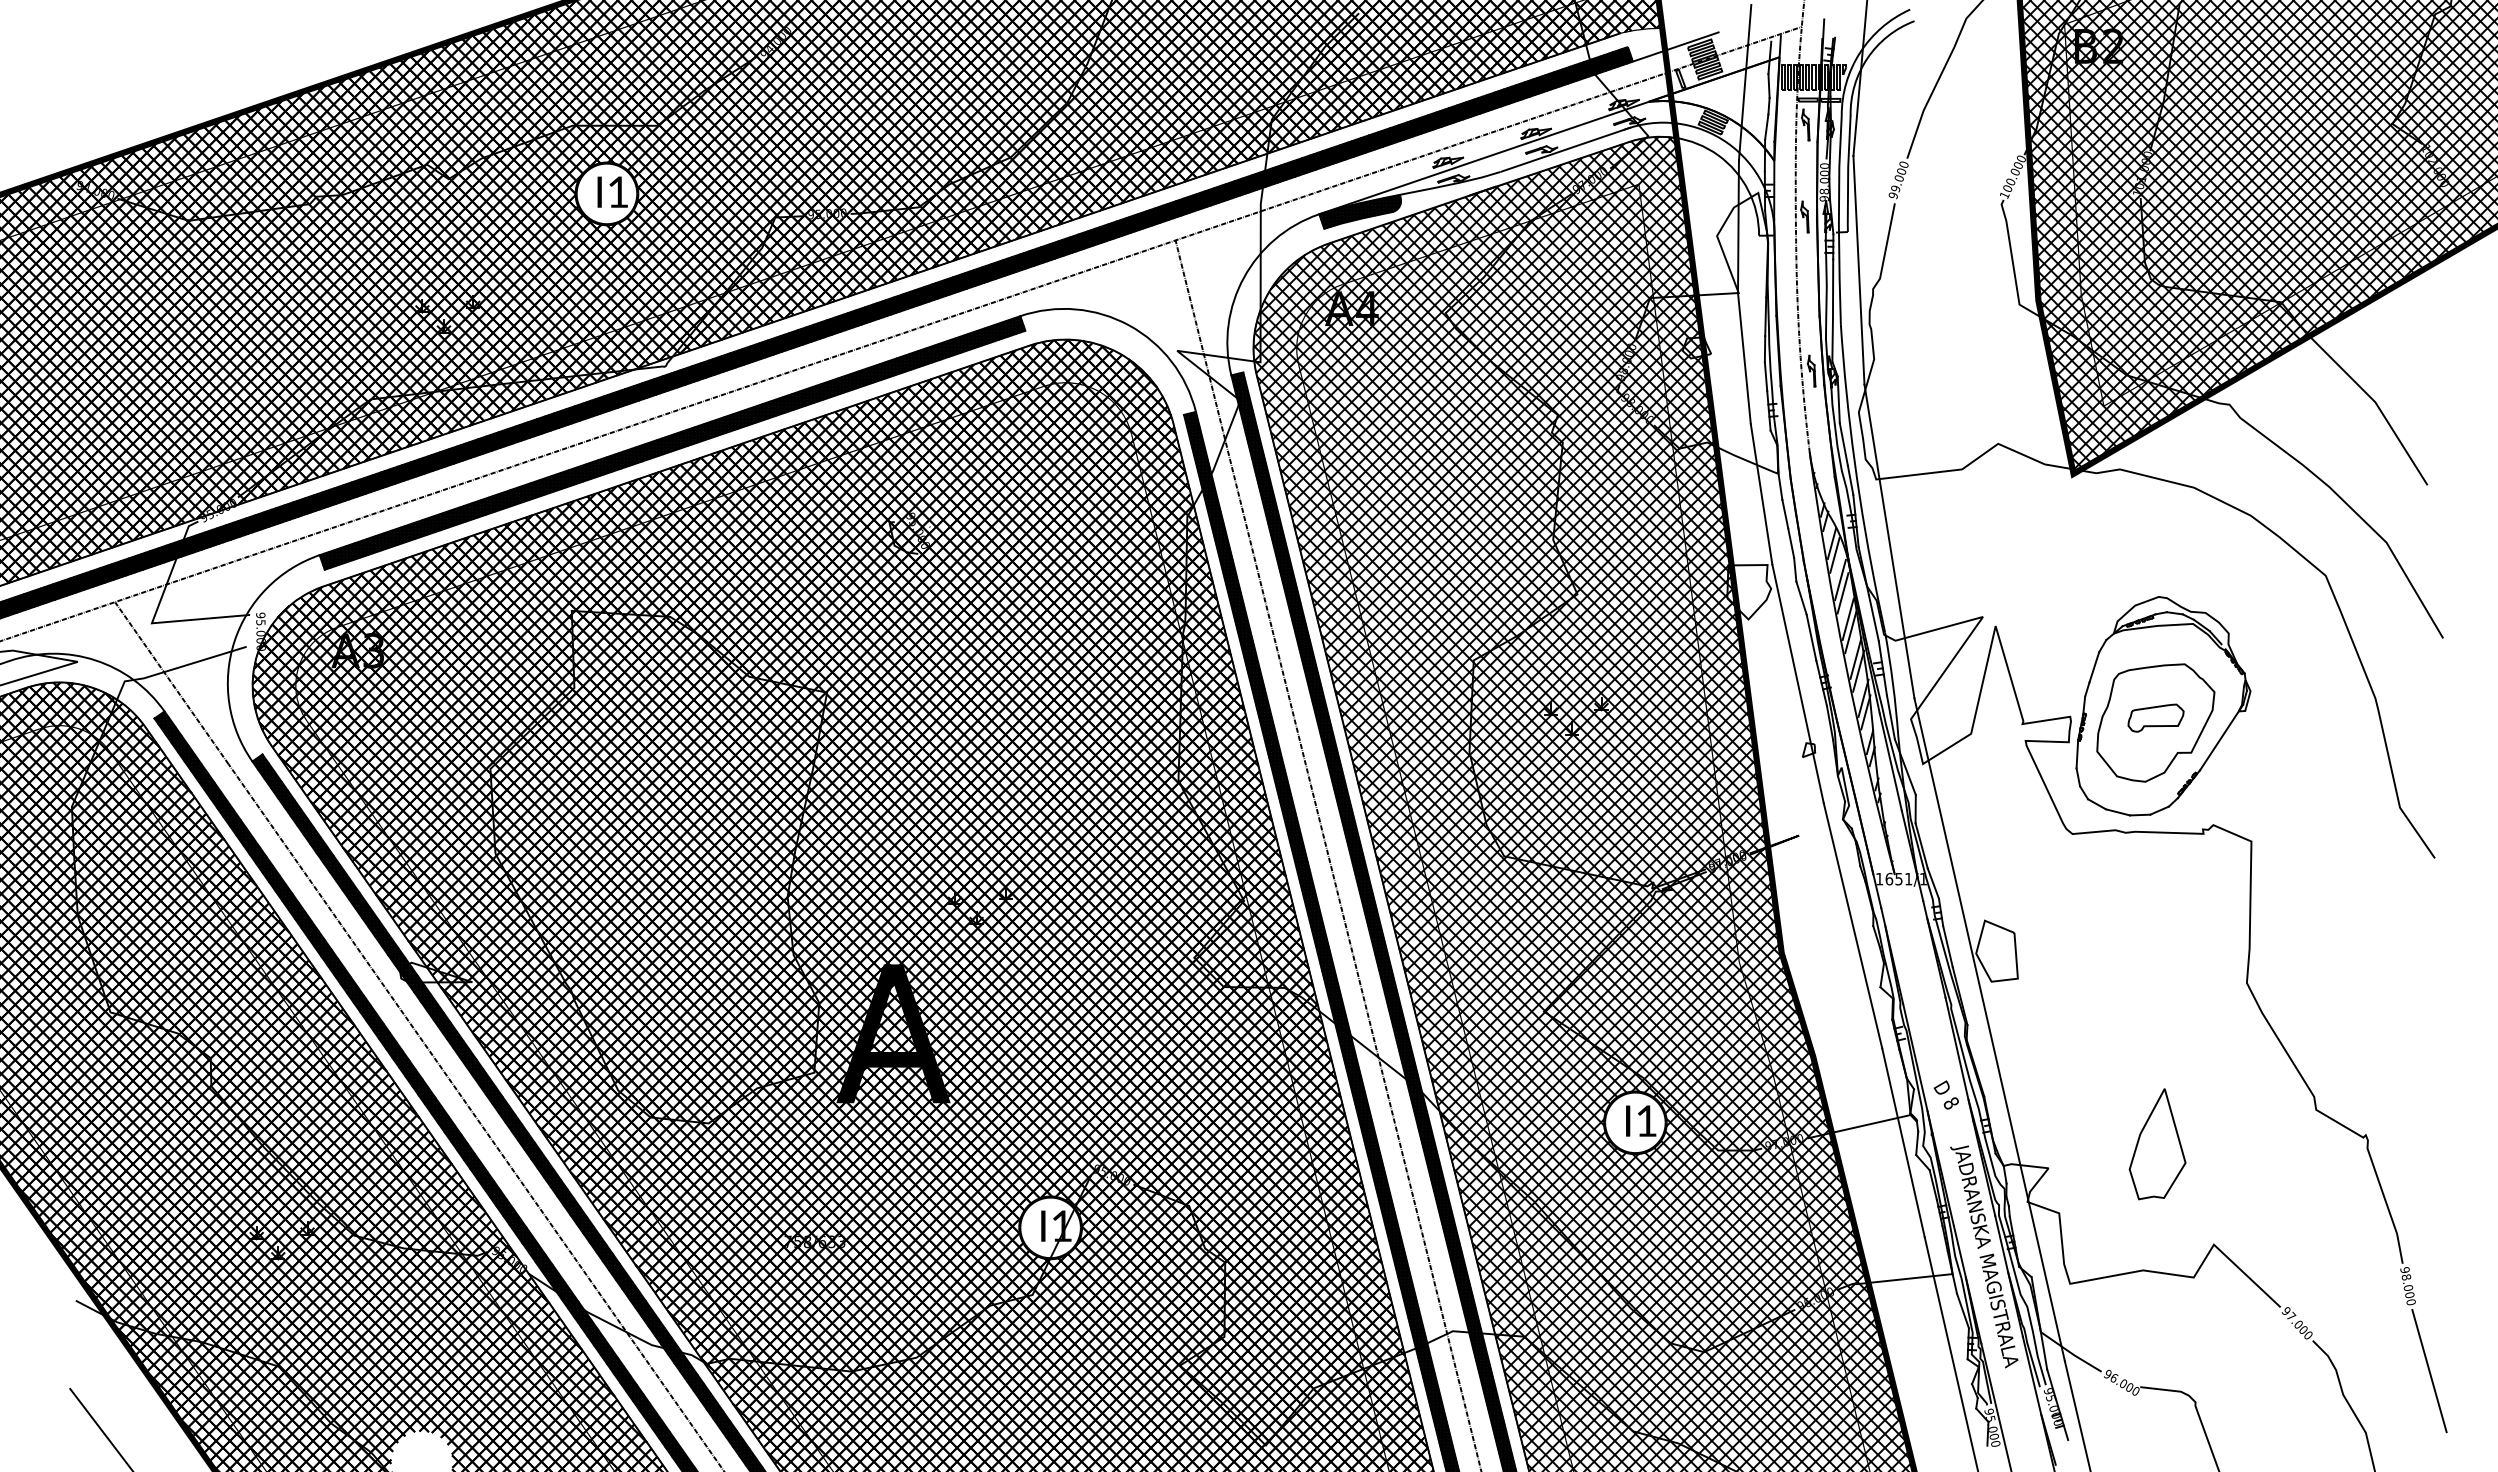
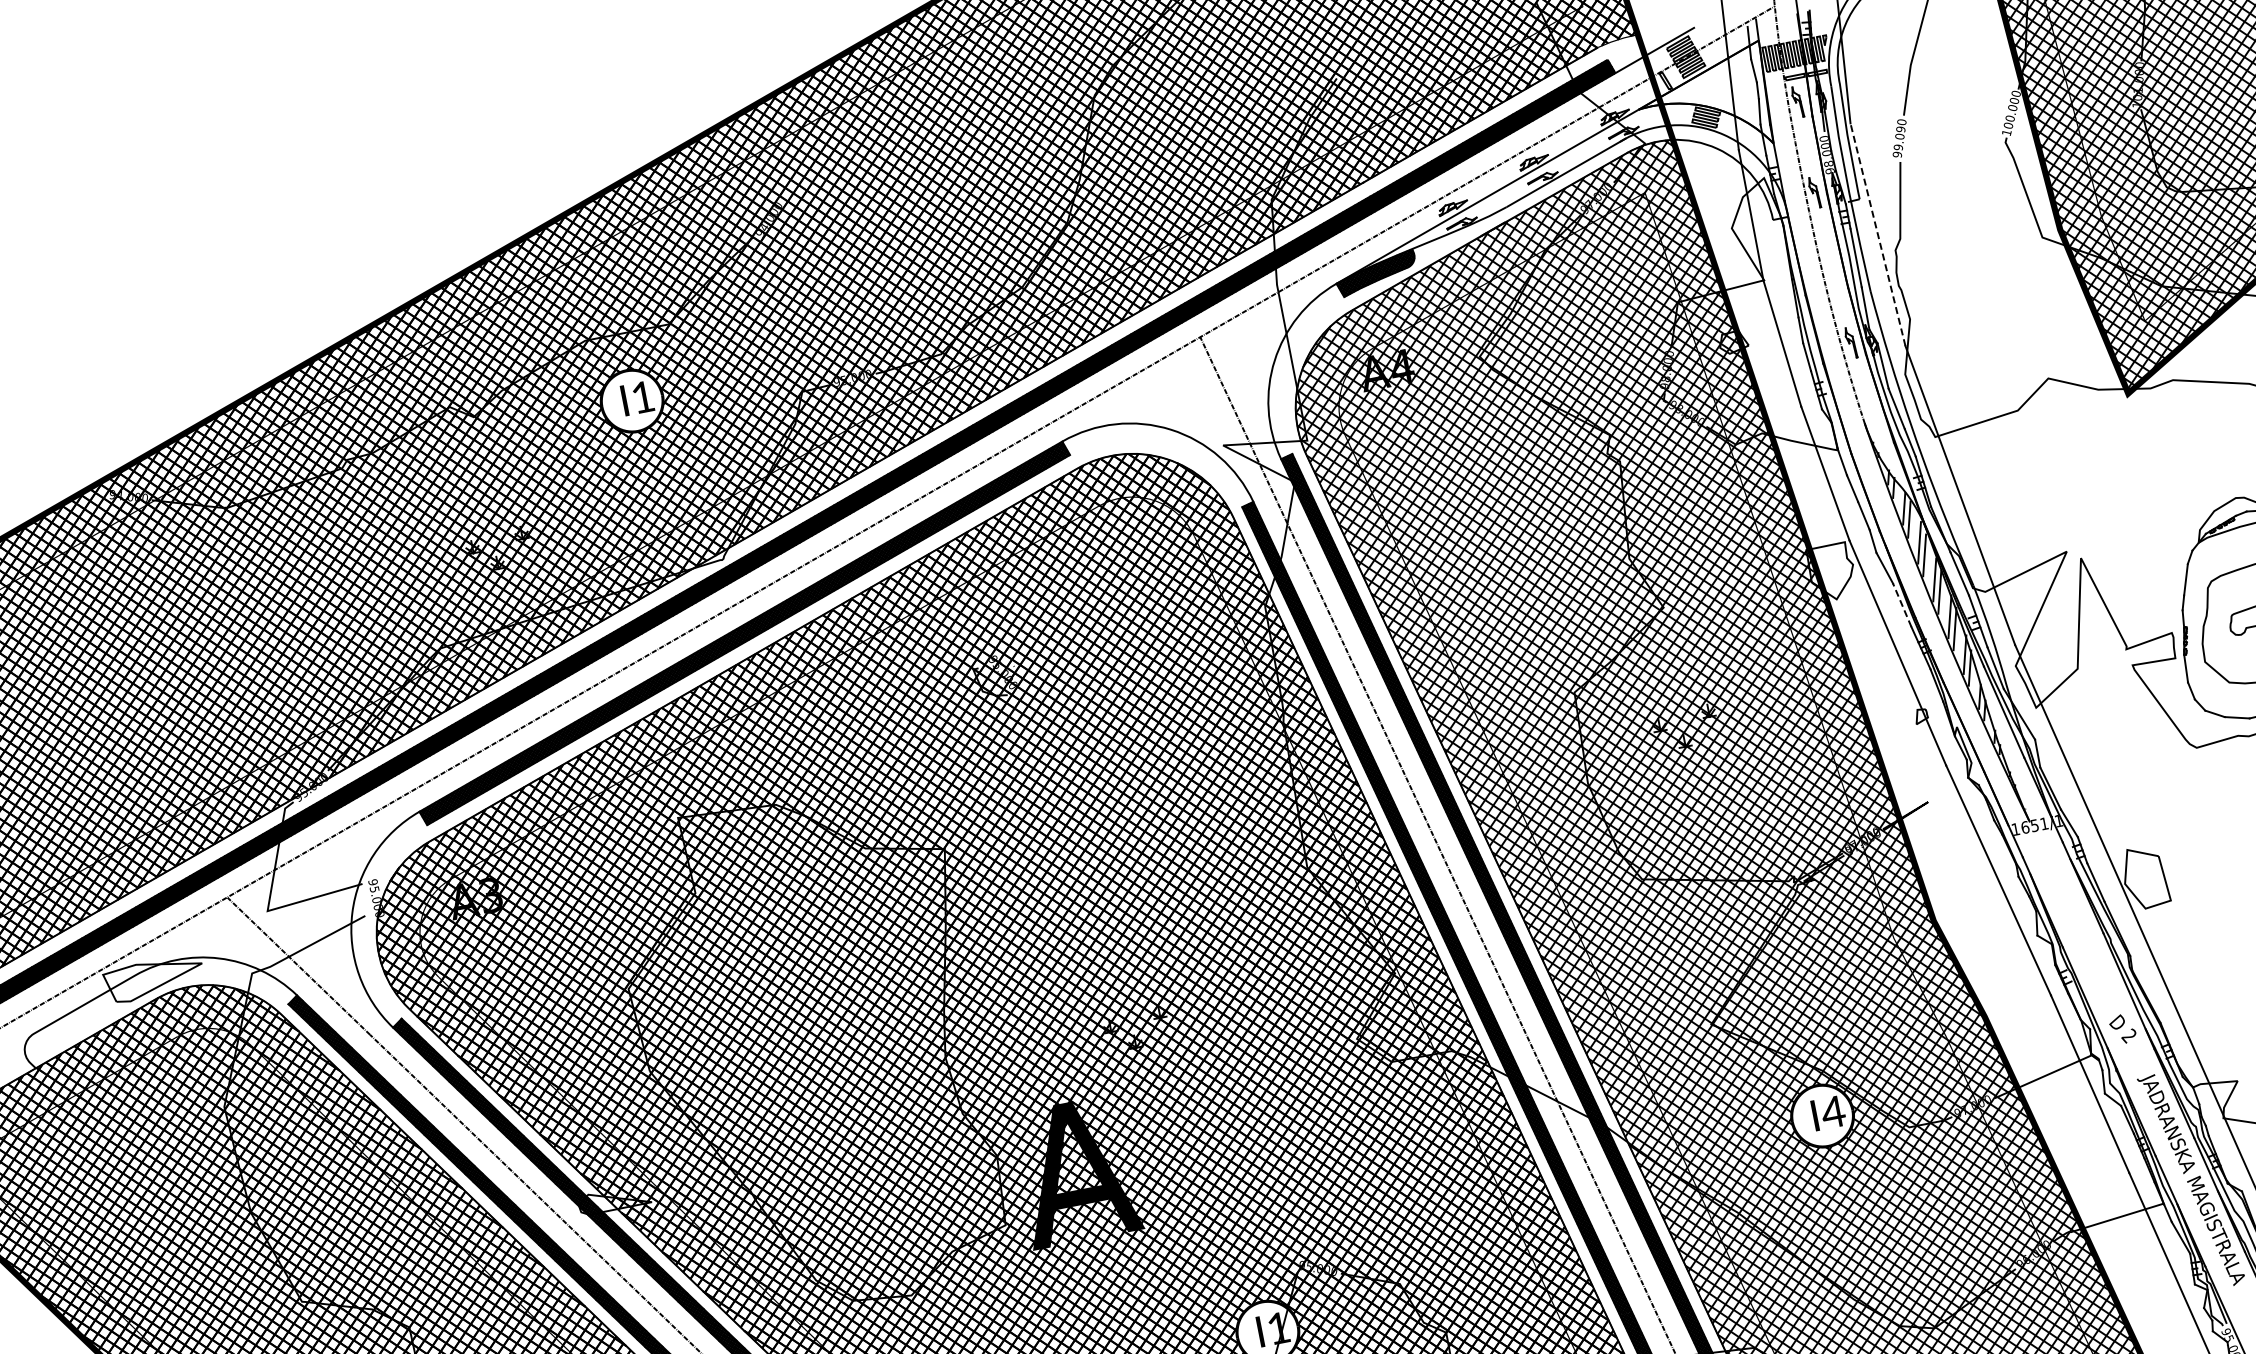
text: (1901, 172) -> (1900, 130), 99.000 -> 99.090
line: (1858, 269) -> (1877, 234), solid -> dashed
line: (1811, 637) -> (1902, 604), solid -> dashed
text: (1950, 1103) -> (2128, 1036), 8 -> 2
text: (1646, 1120) -> (1833, 1111), I1 -> I4

